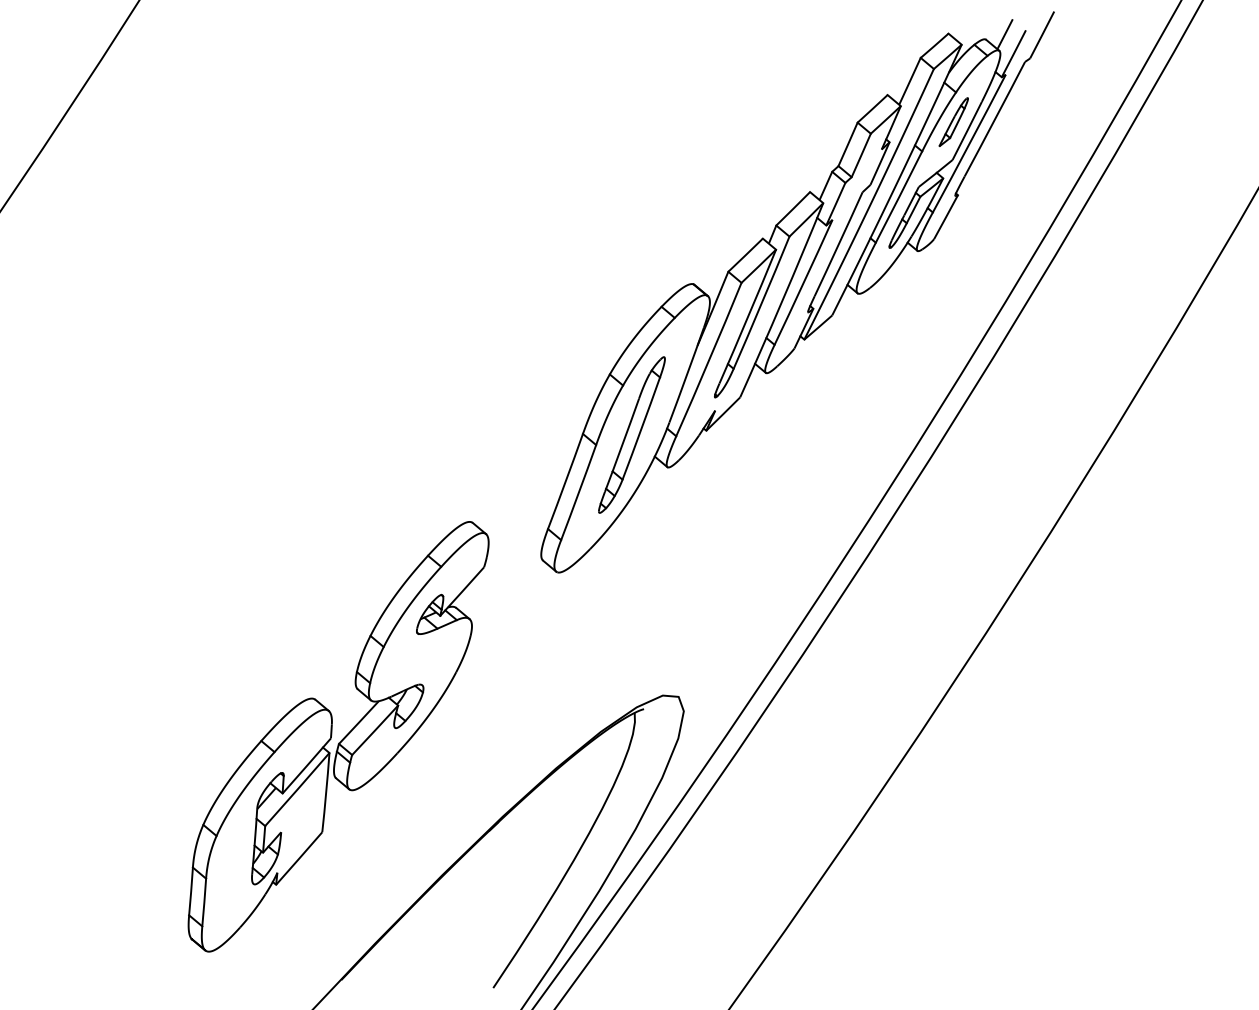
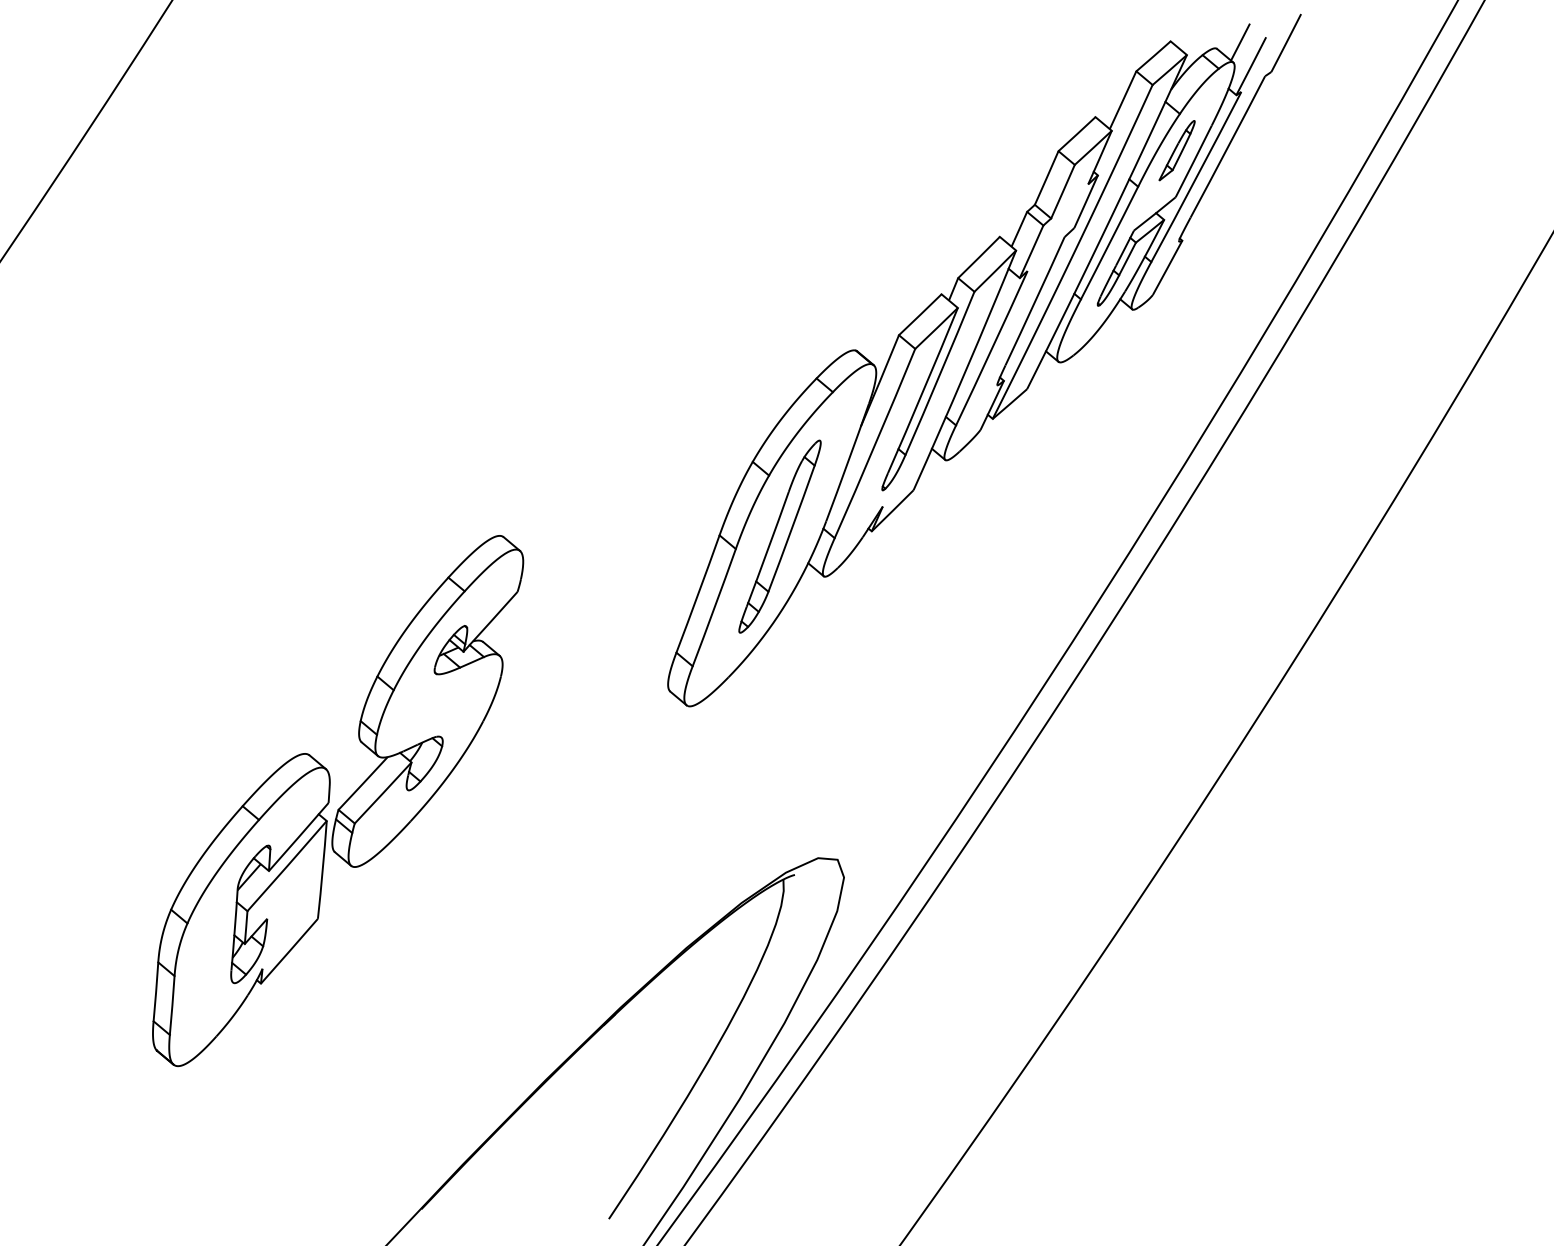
part: (338, 737) -> (338, 801), moved

